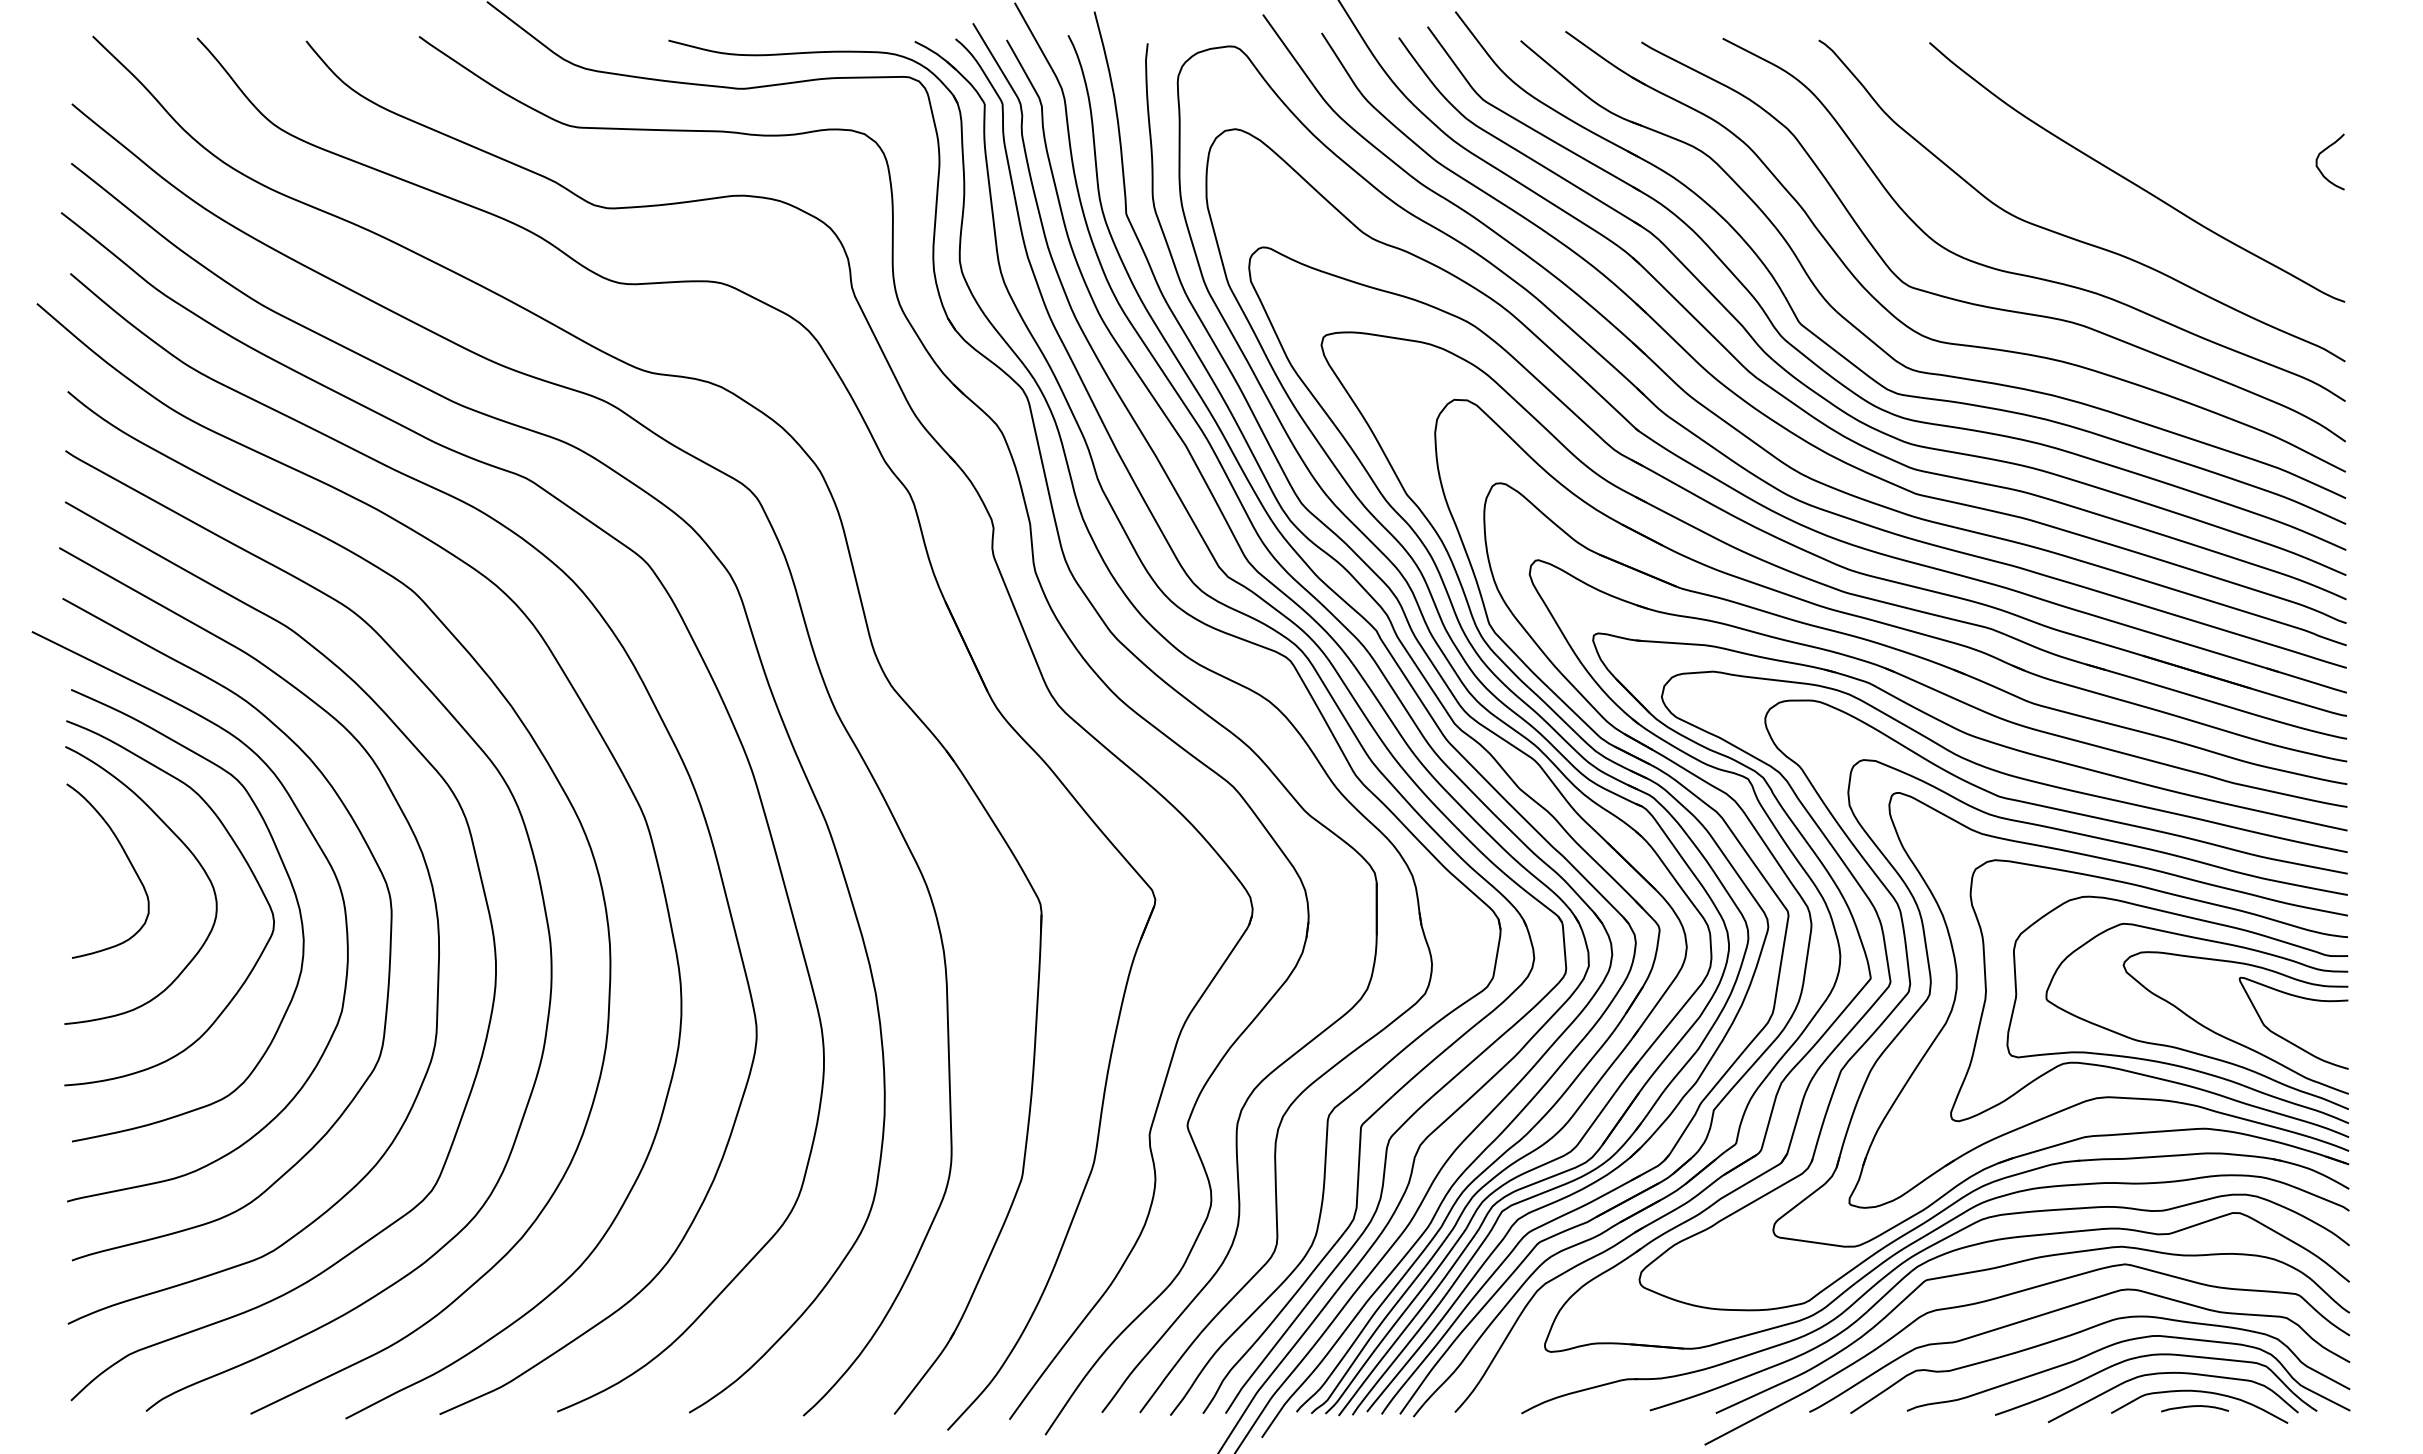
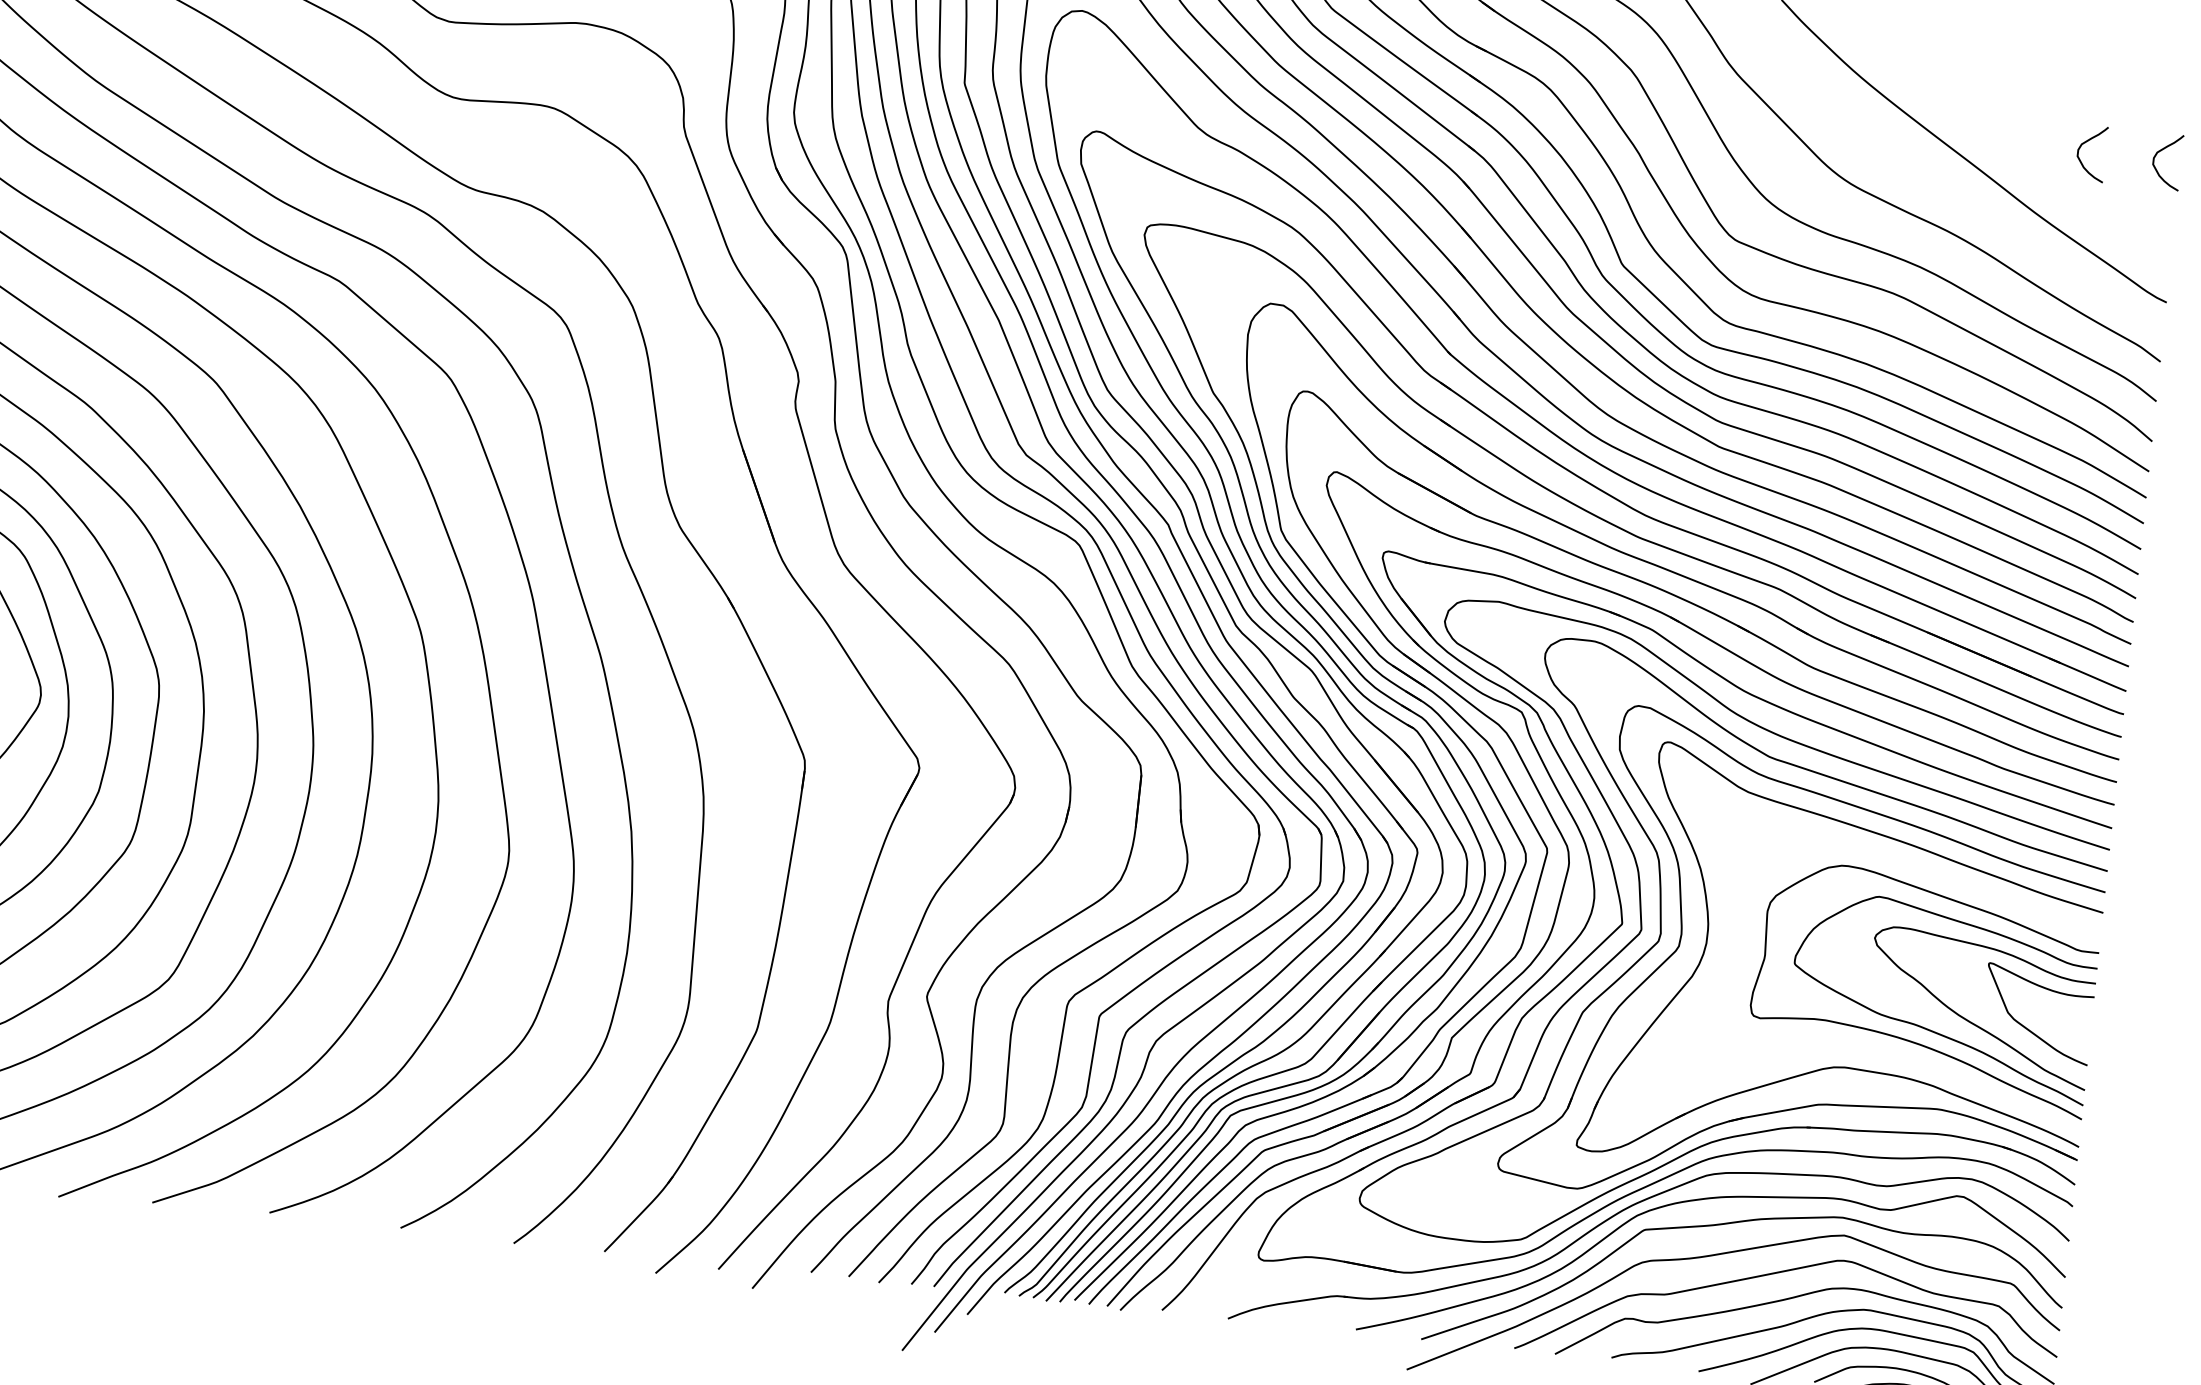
curve: (2248, 151) -> (2087, 142), added
curve: (2130, 1070) -> (1870, 1043), removed

